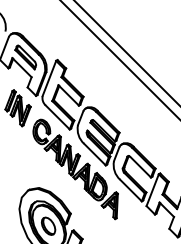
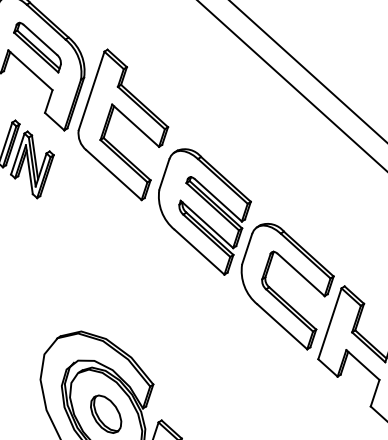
part: (75, 169) -> (158, 287), removed

